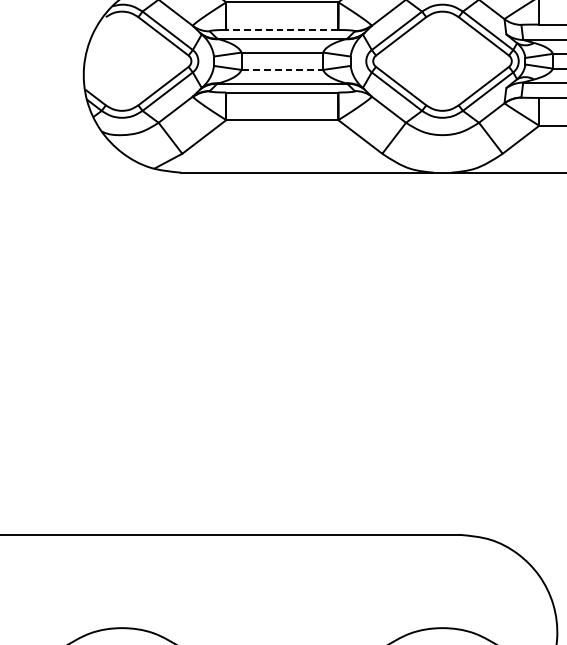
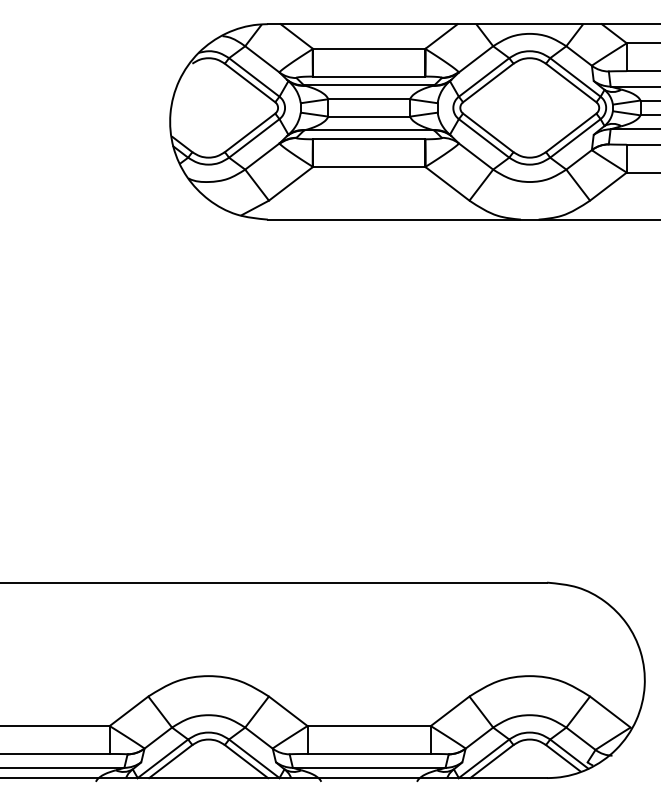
line: (281, 29) -> (368, 76), dashed -> solid
line: (282, 69) -> (369, 116), dashed -> solid

